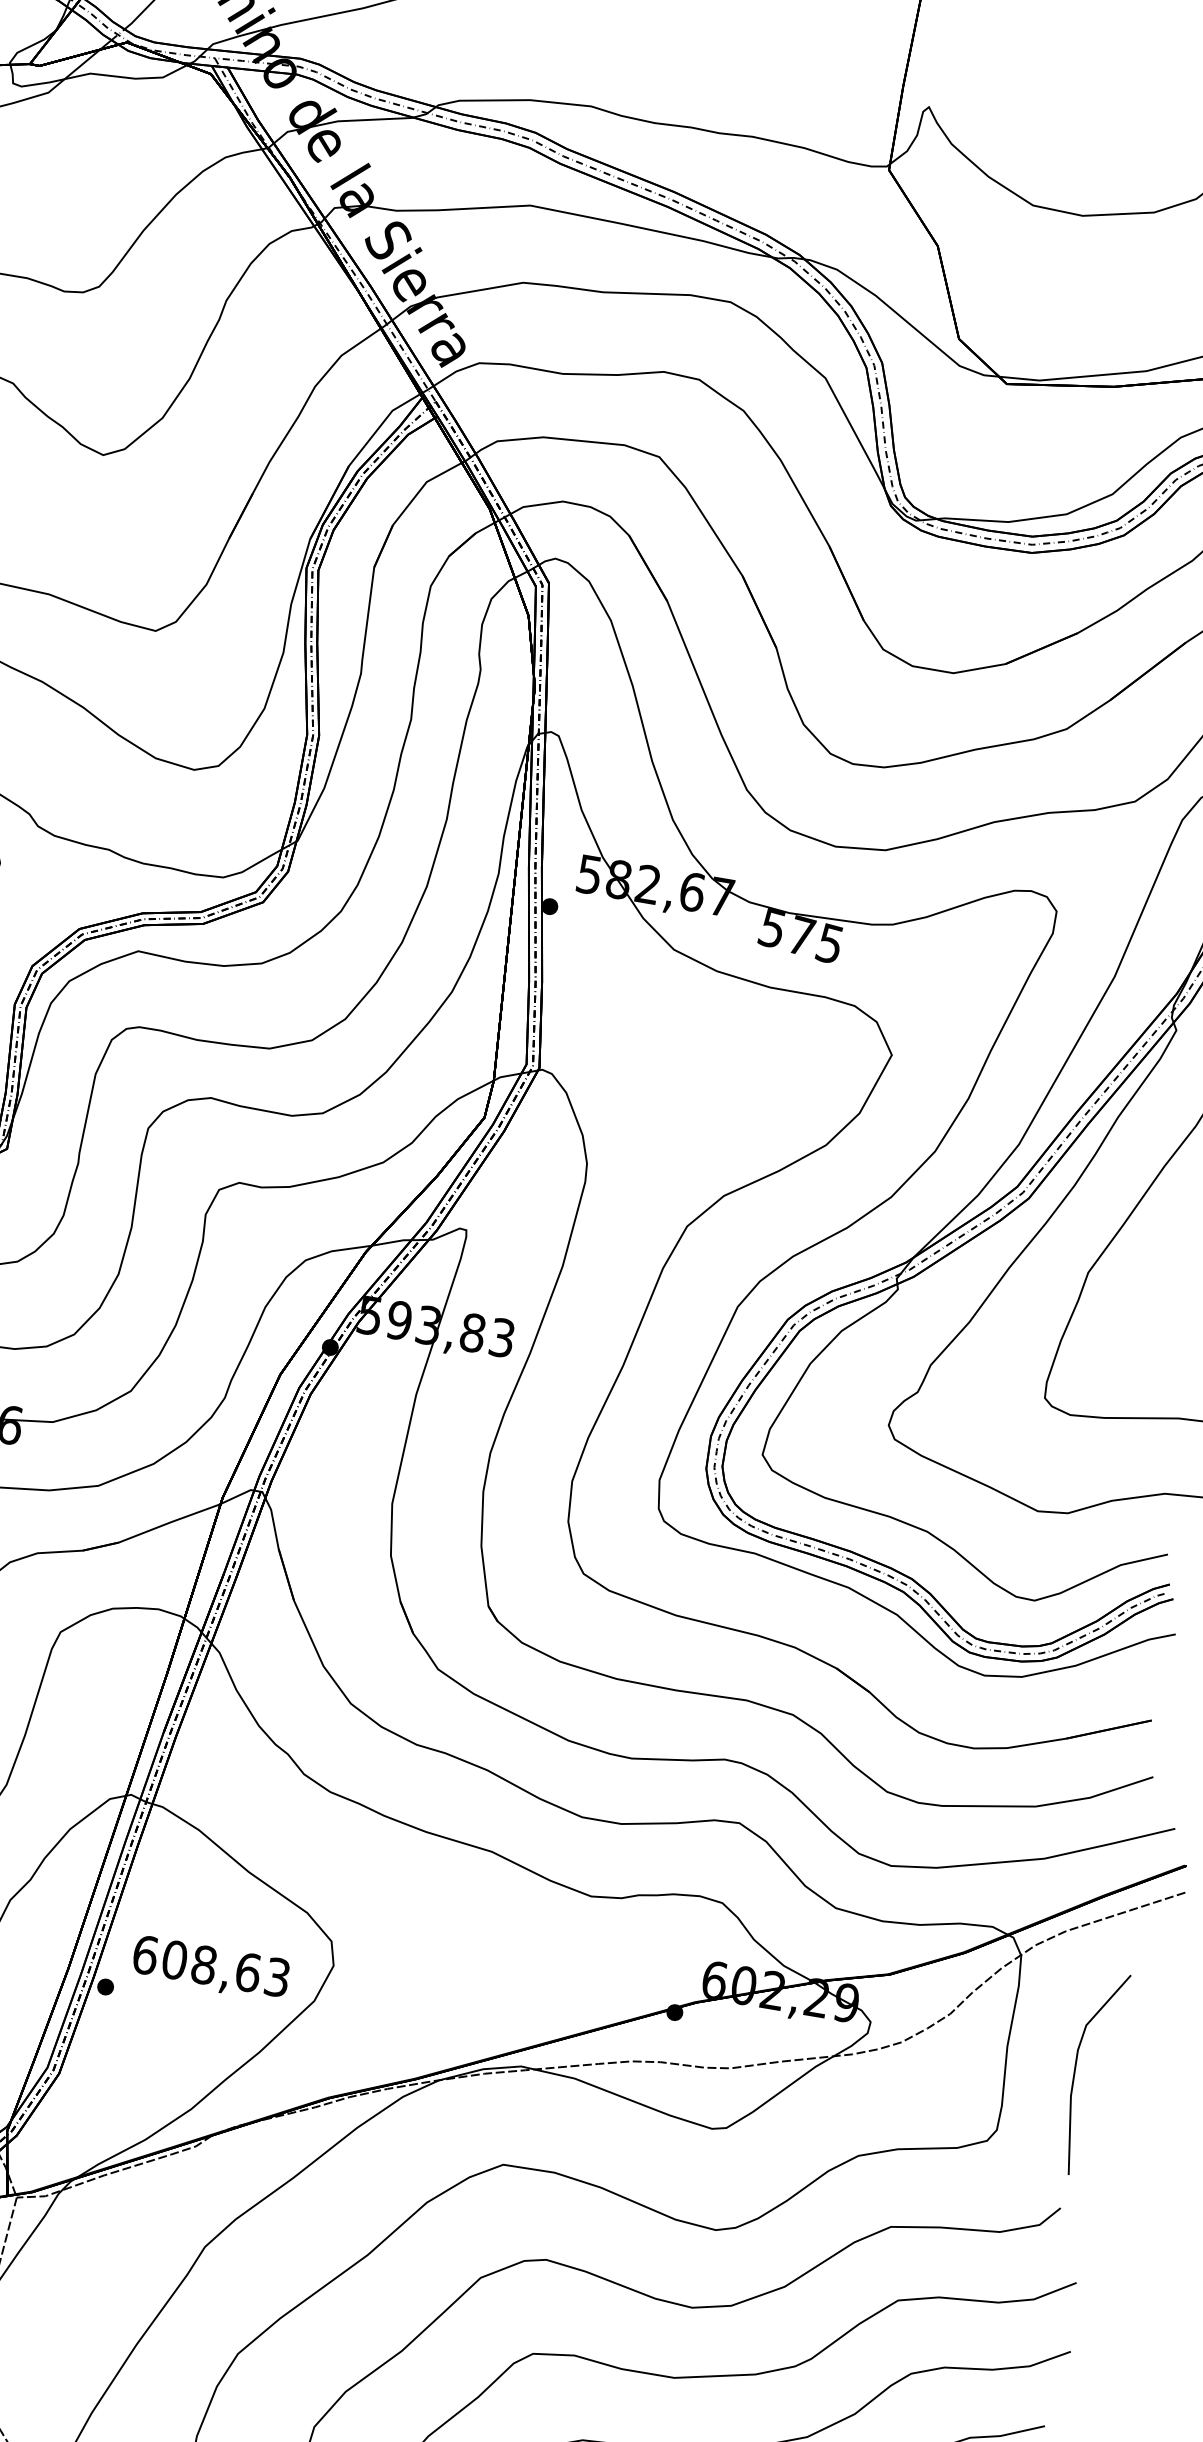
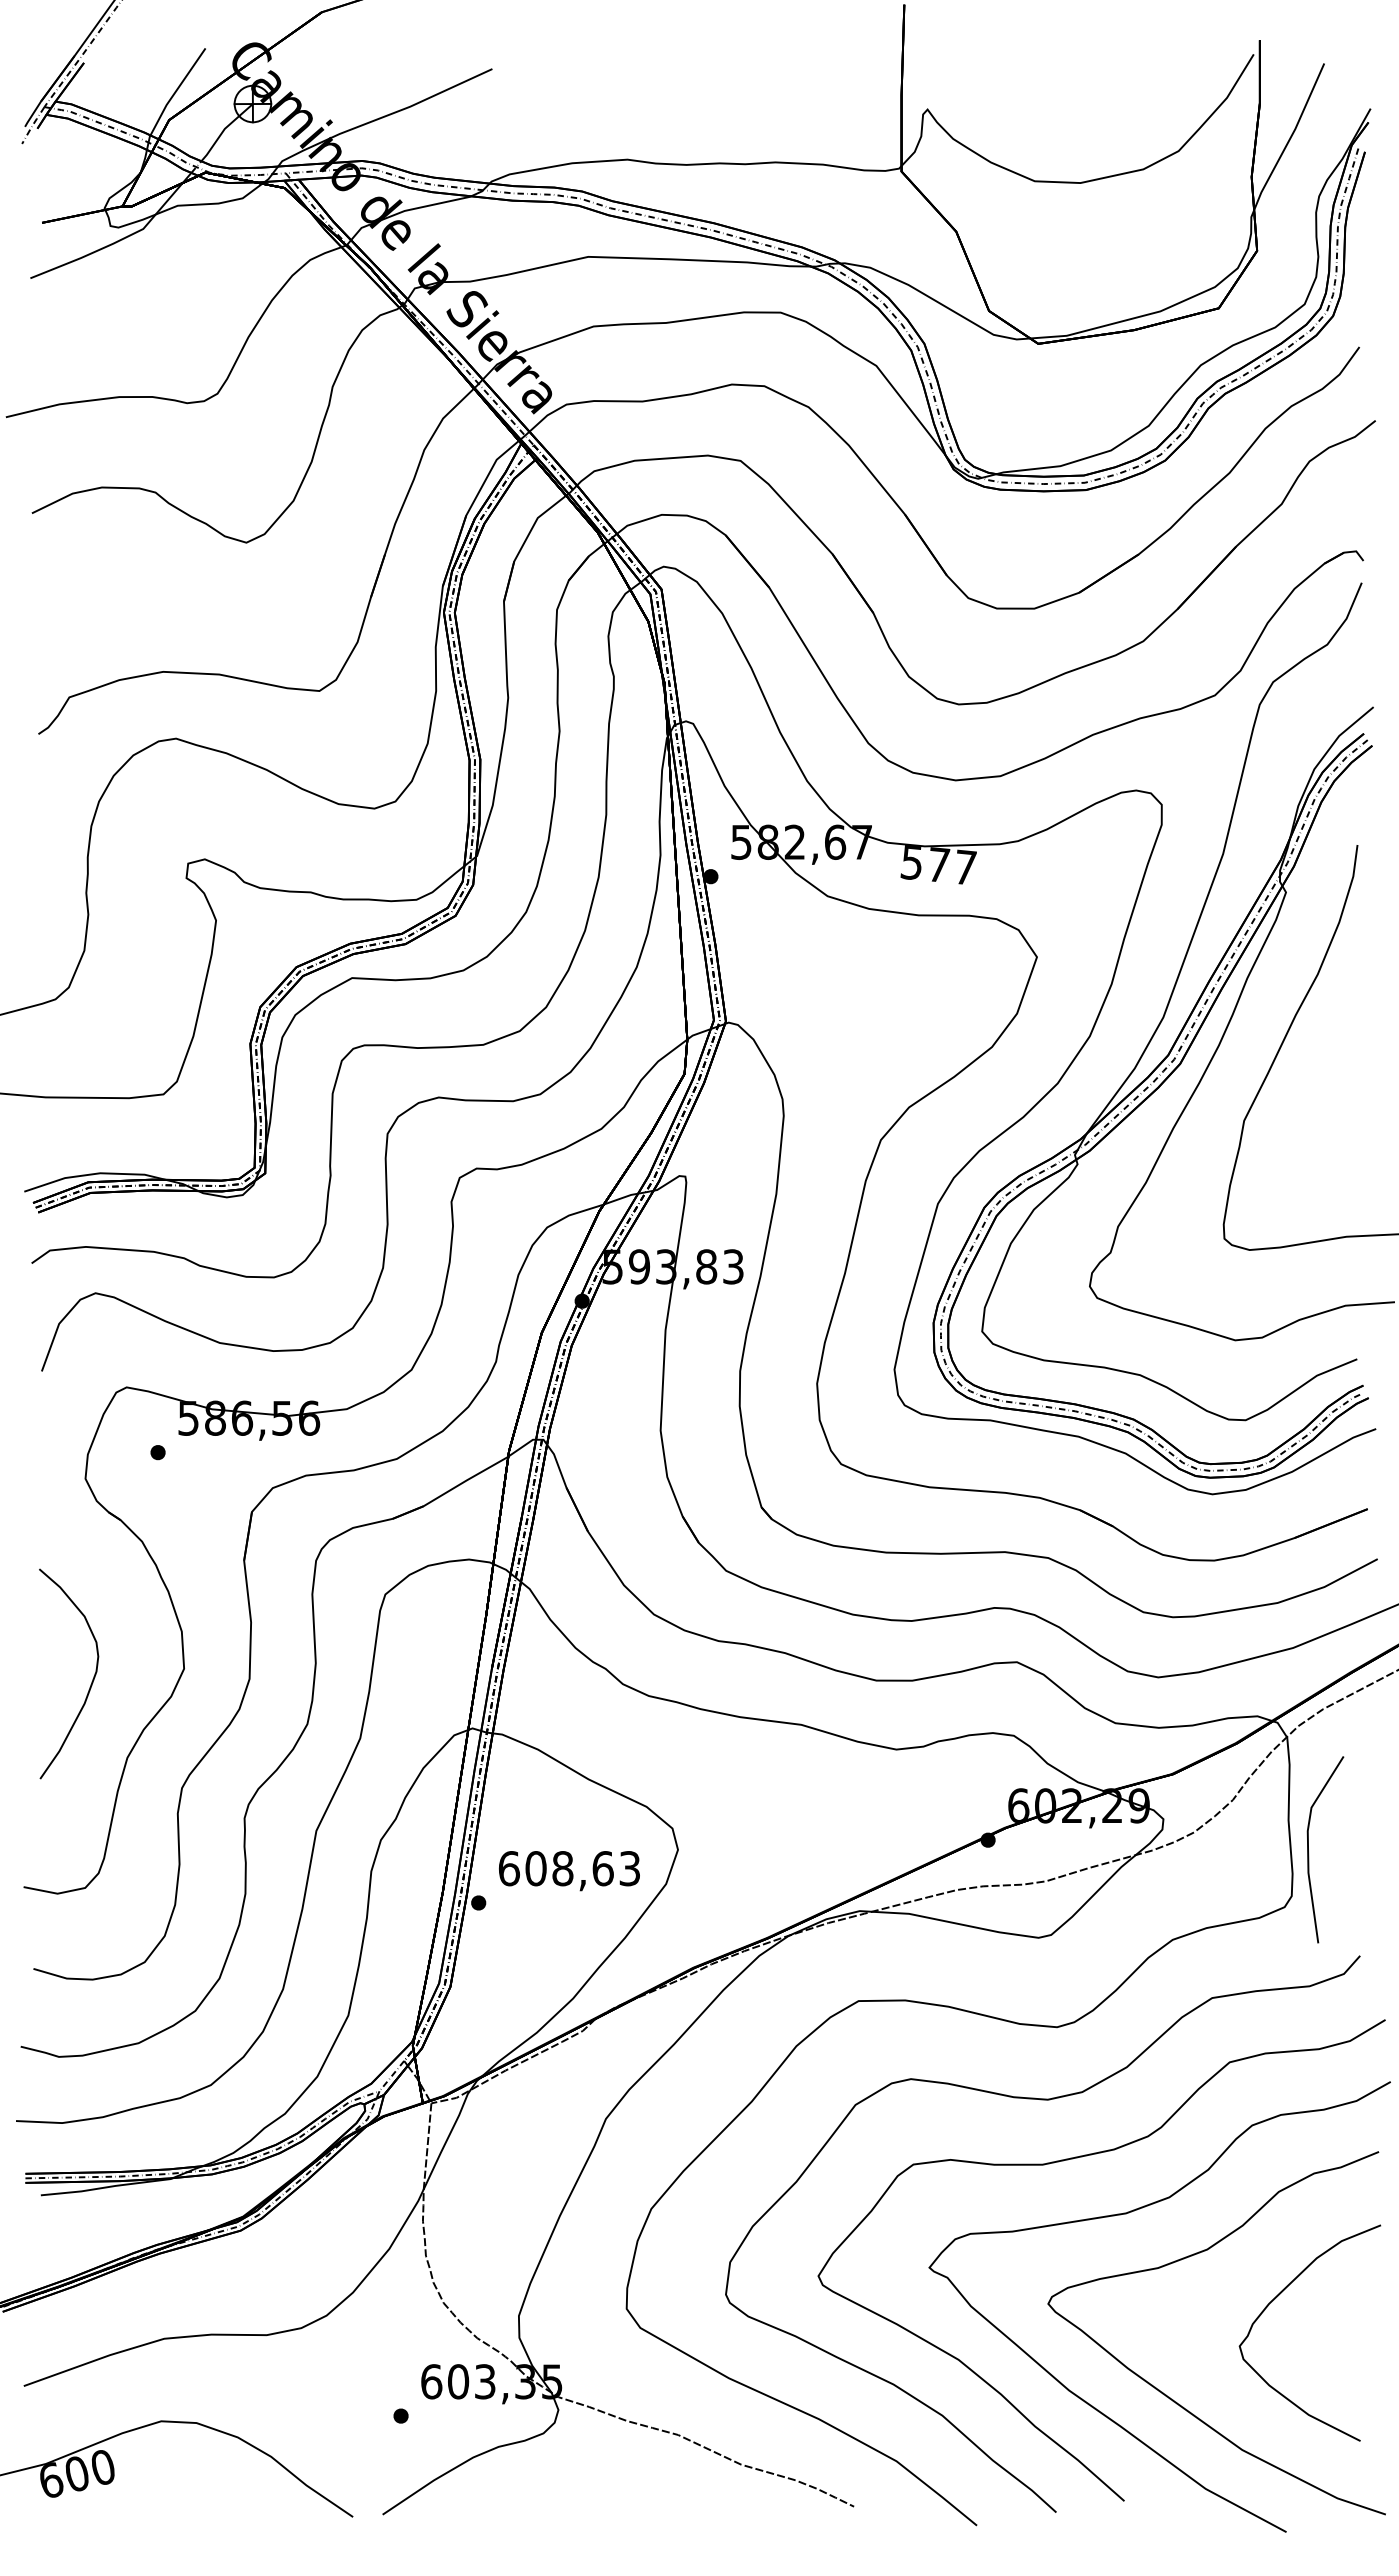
text: (830, 943) -> (965, 867), 575 -> 577
line: (1075, 2076) -> (1309, 1854), moved

